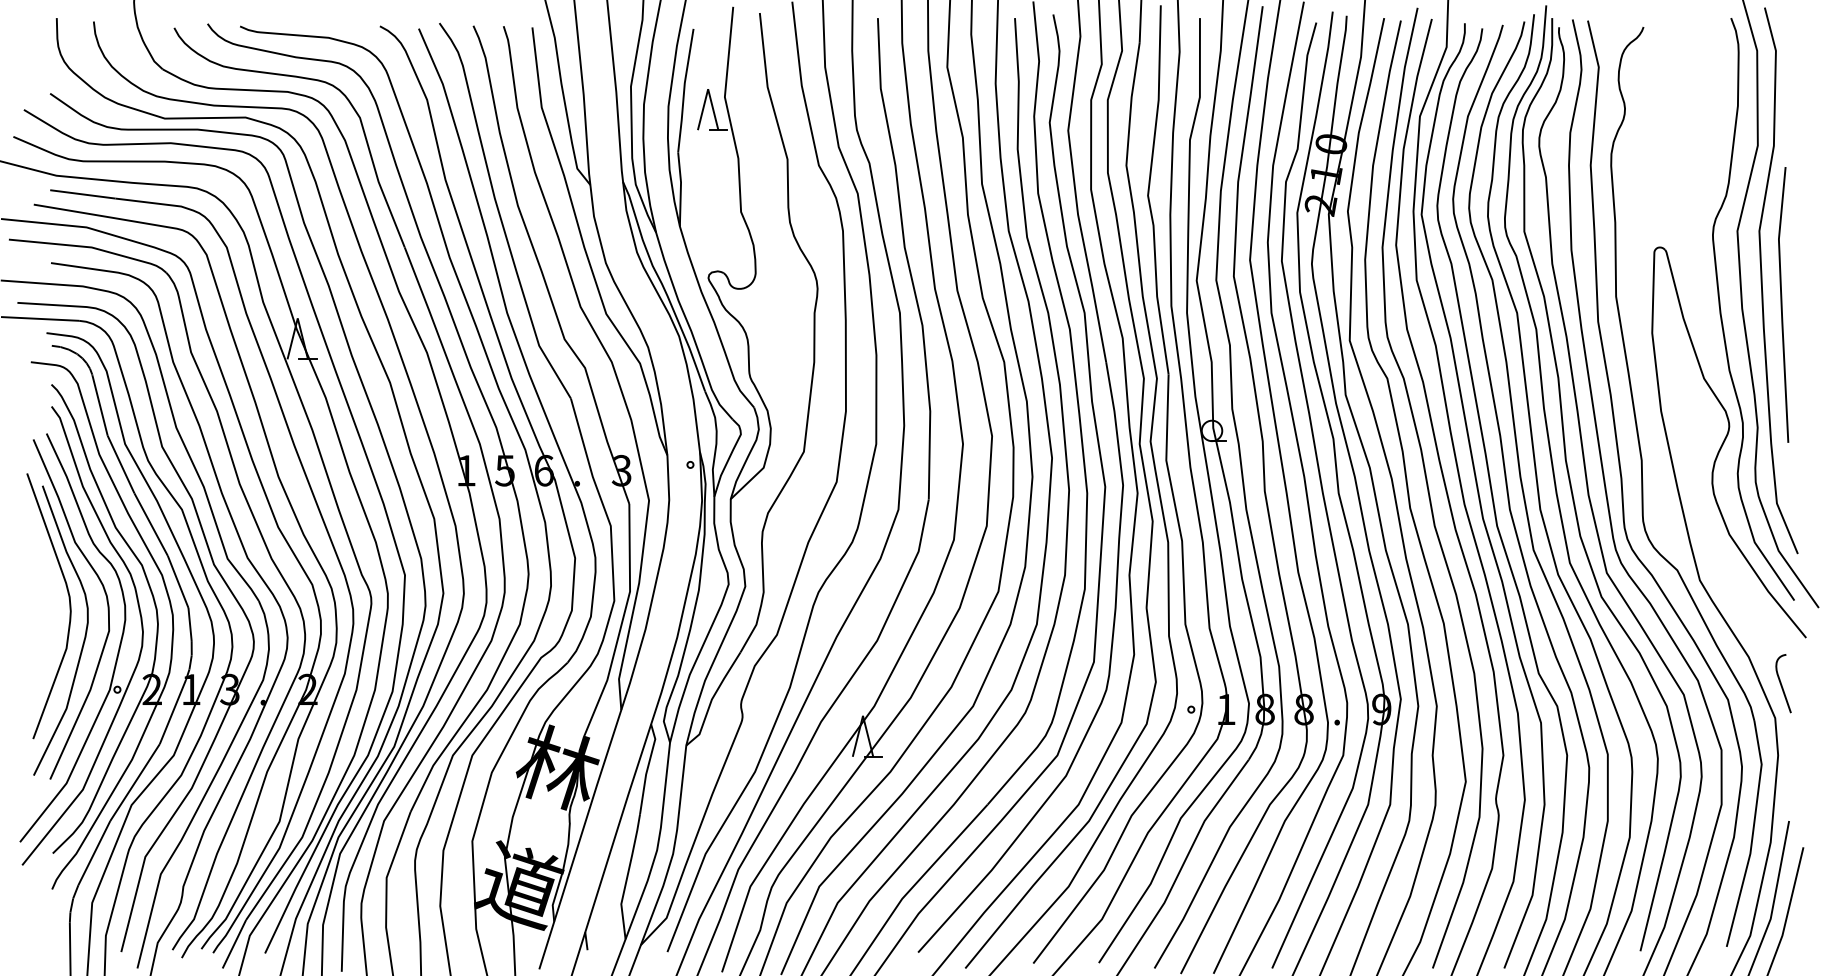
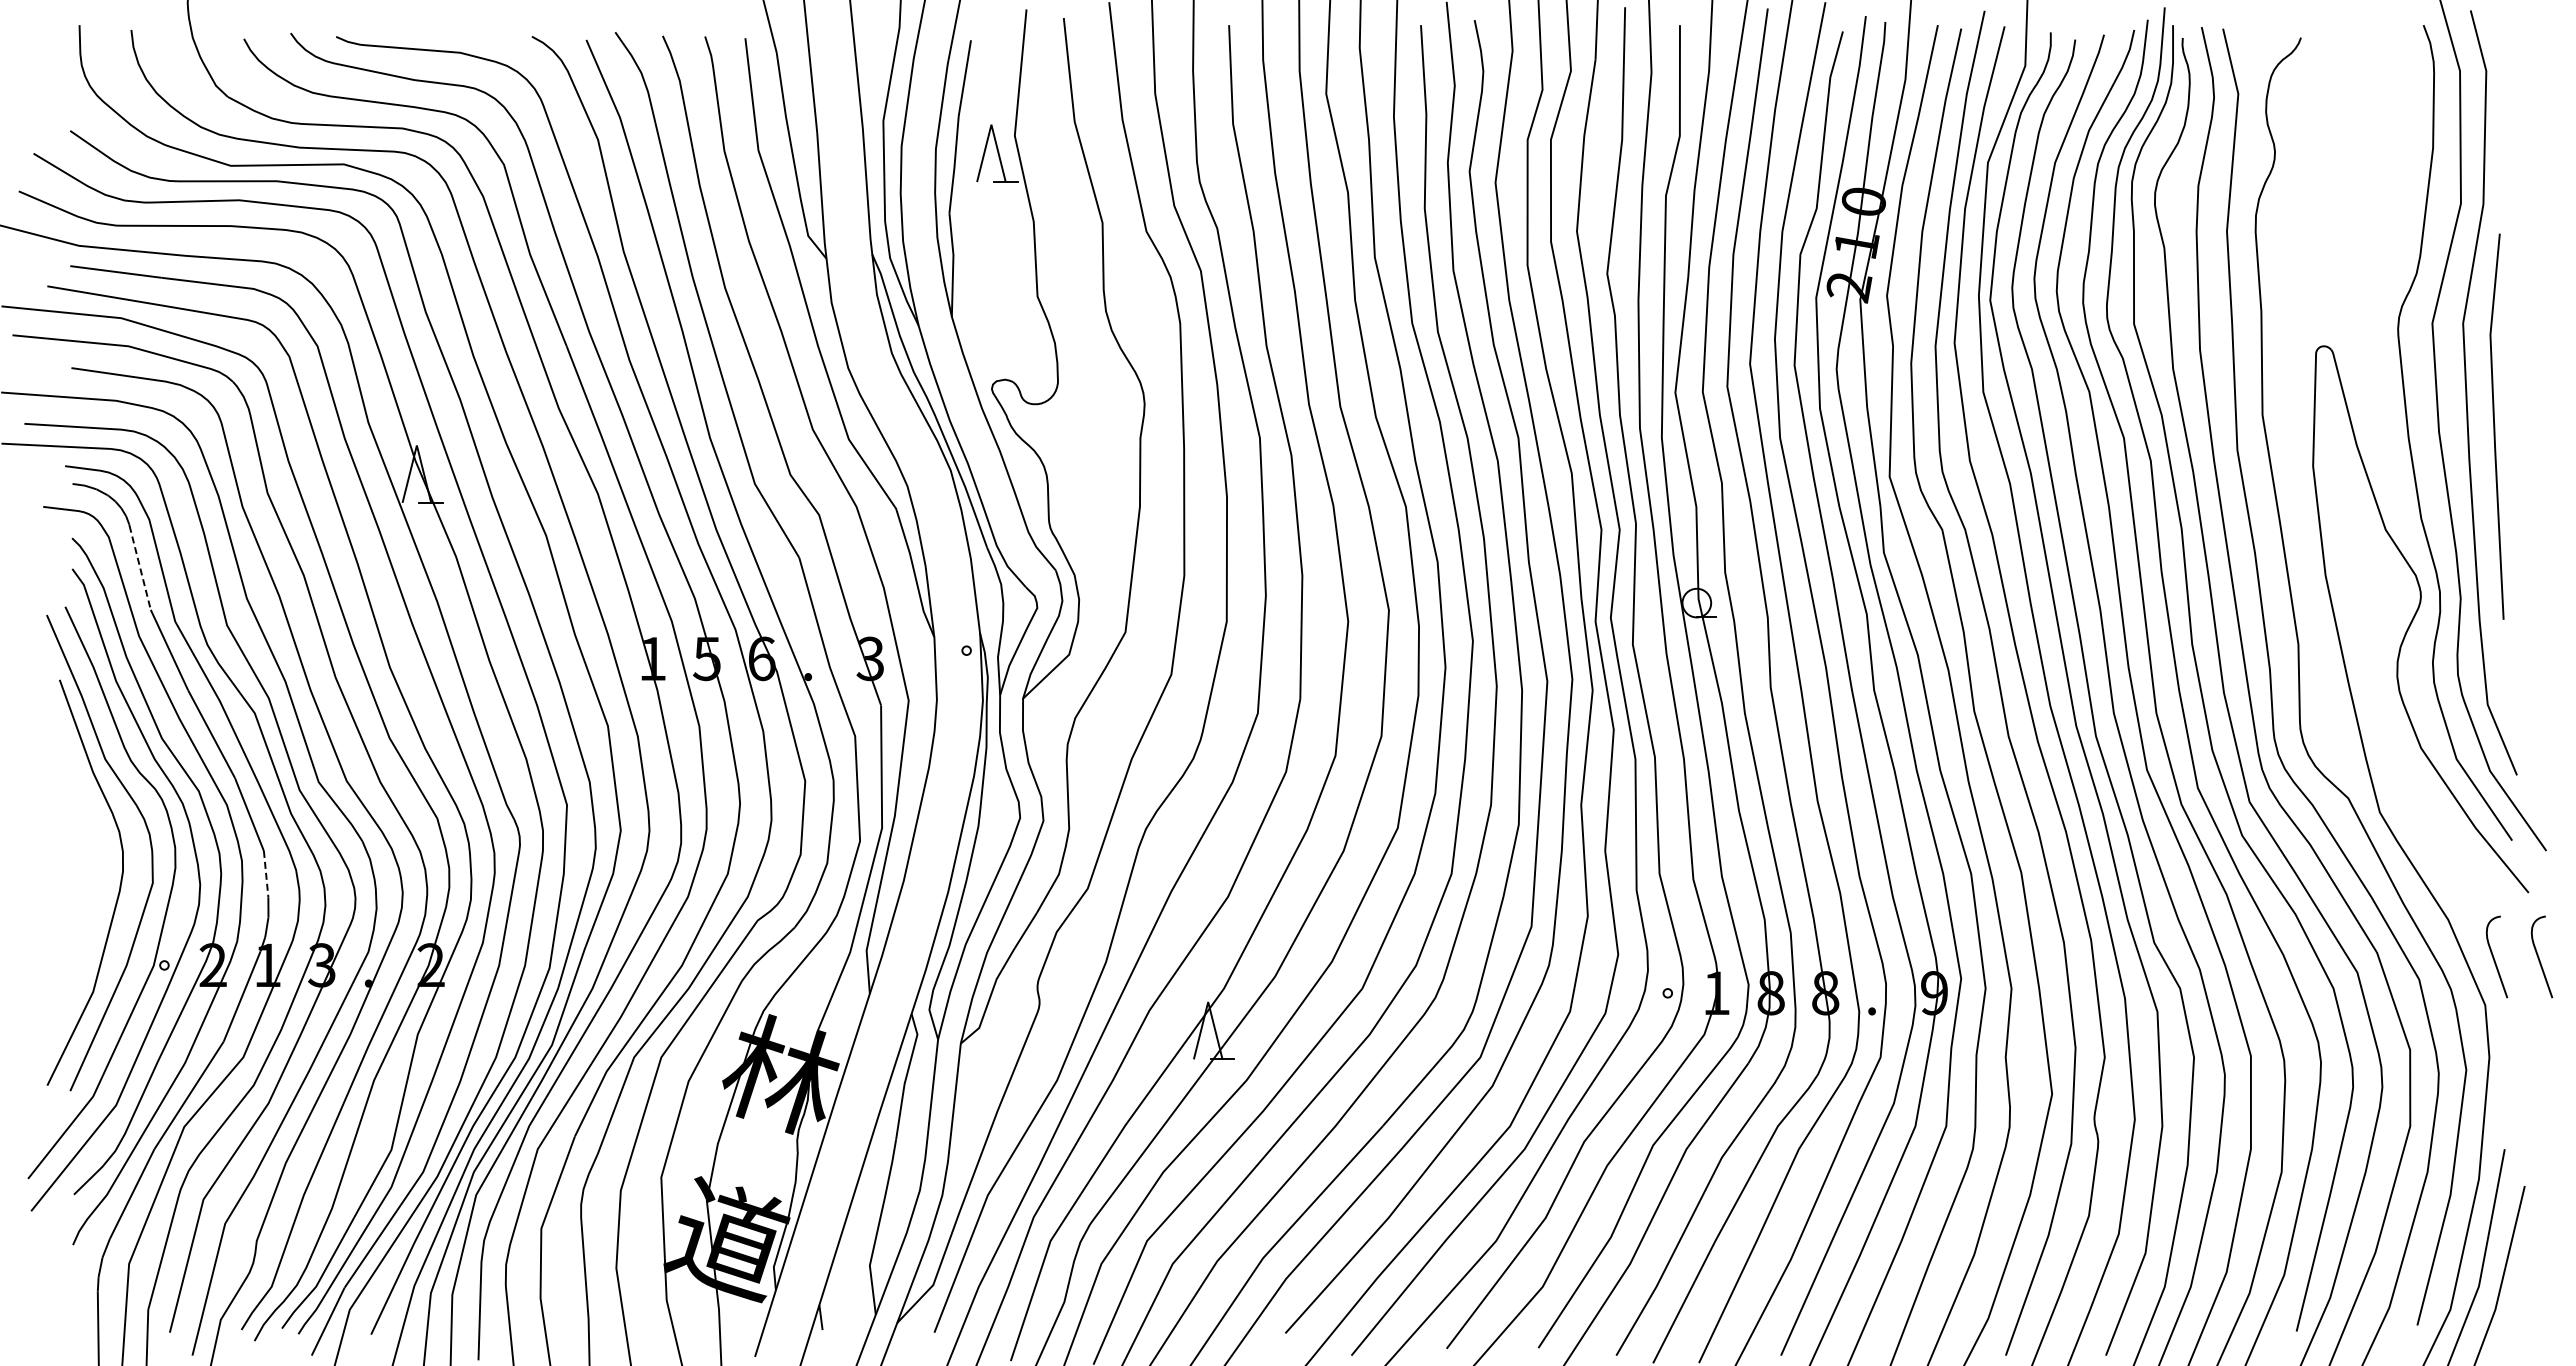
line: (100, 406) -> (140, 568), solid -> dashed
curve: (69, 606) -> (97, 848), removed
line: (190, 624) -> (266, 874), solid -> dashed
curve: (1813, 684) -> (2539, 957), added

